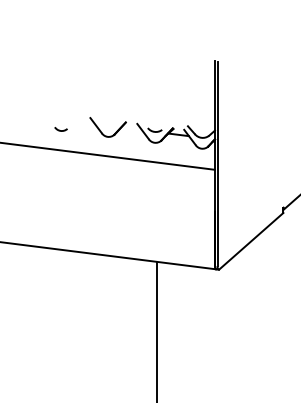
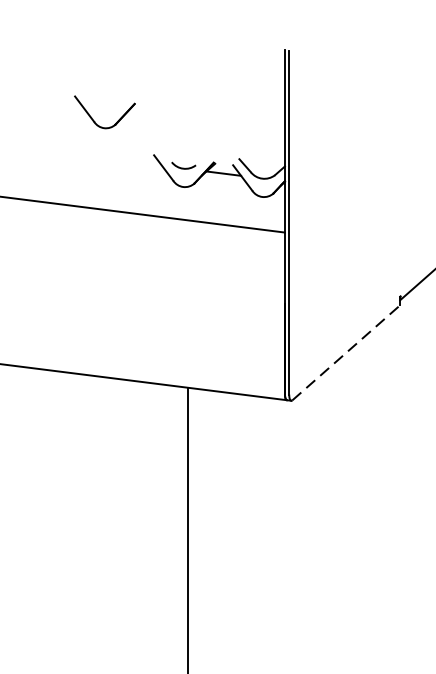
arc: (59, 129) -> (22, 164), removed
part: (102, 132) -> (95, 120), moved
line: (251, 241) -> (346, 353), solid -> dashed

